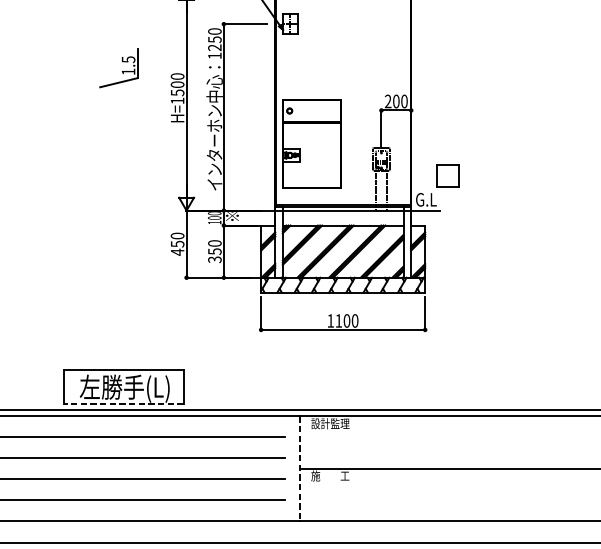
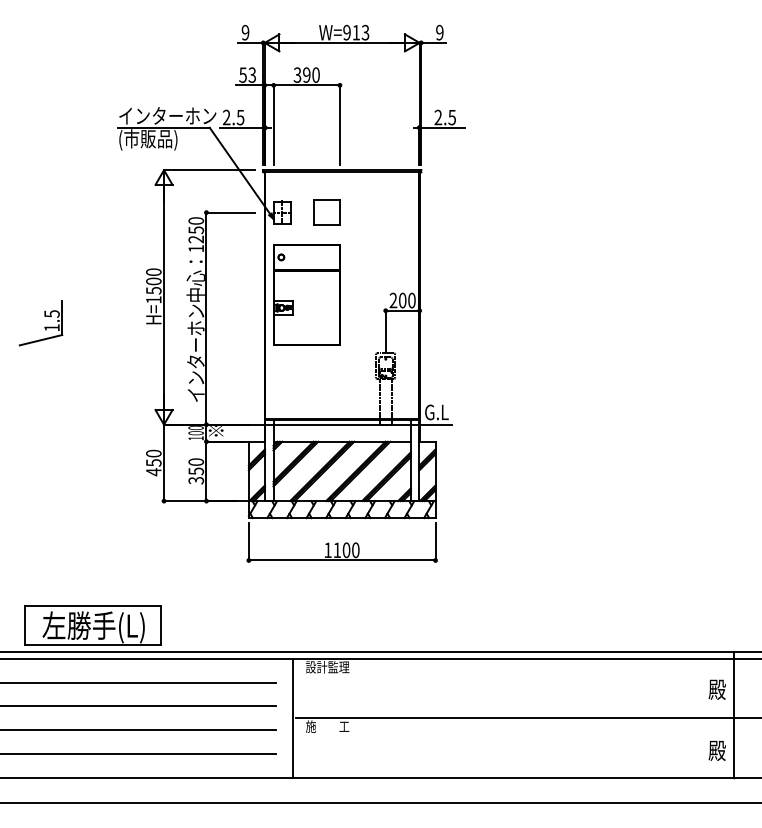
part: (118, 68) -> (40, 323), moved
part: (311, 143) -> (306, 294), moved
part: (447, 176) -> (326, 212), moved
line: (123, 404) -> (92, 645), dashed -> solid
line: (300, 468) -> (293, 718), dashed -> solid

